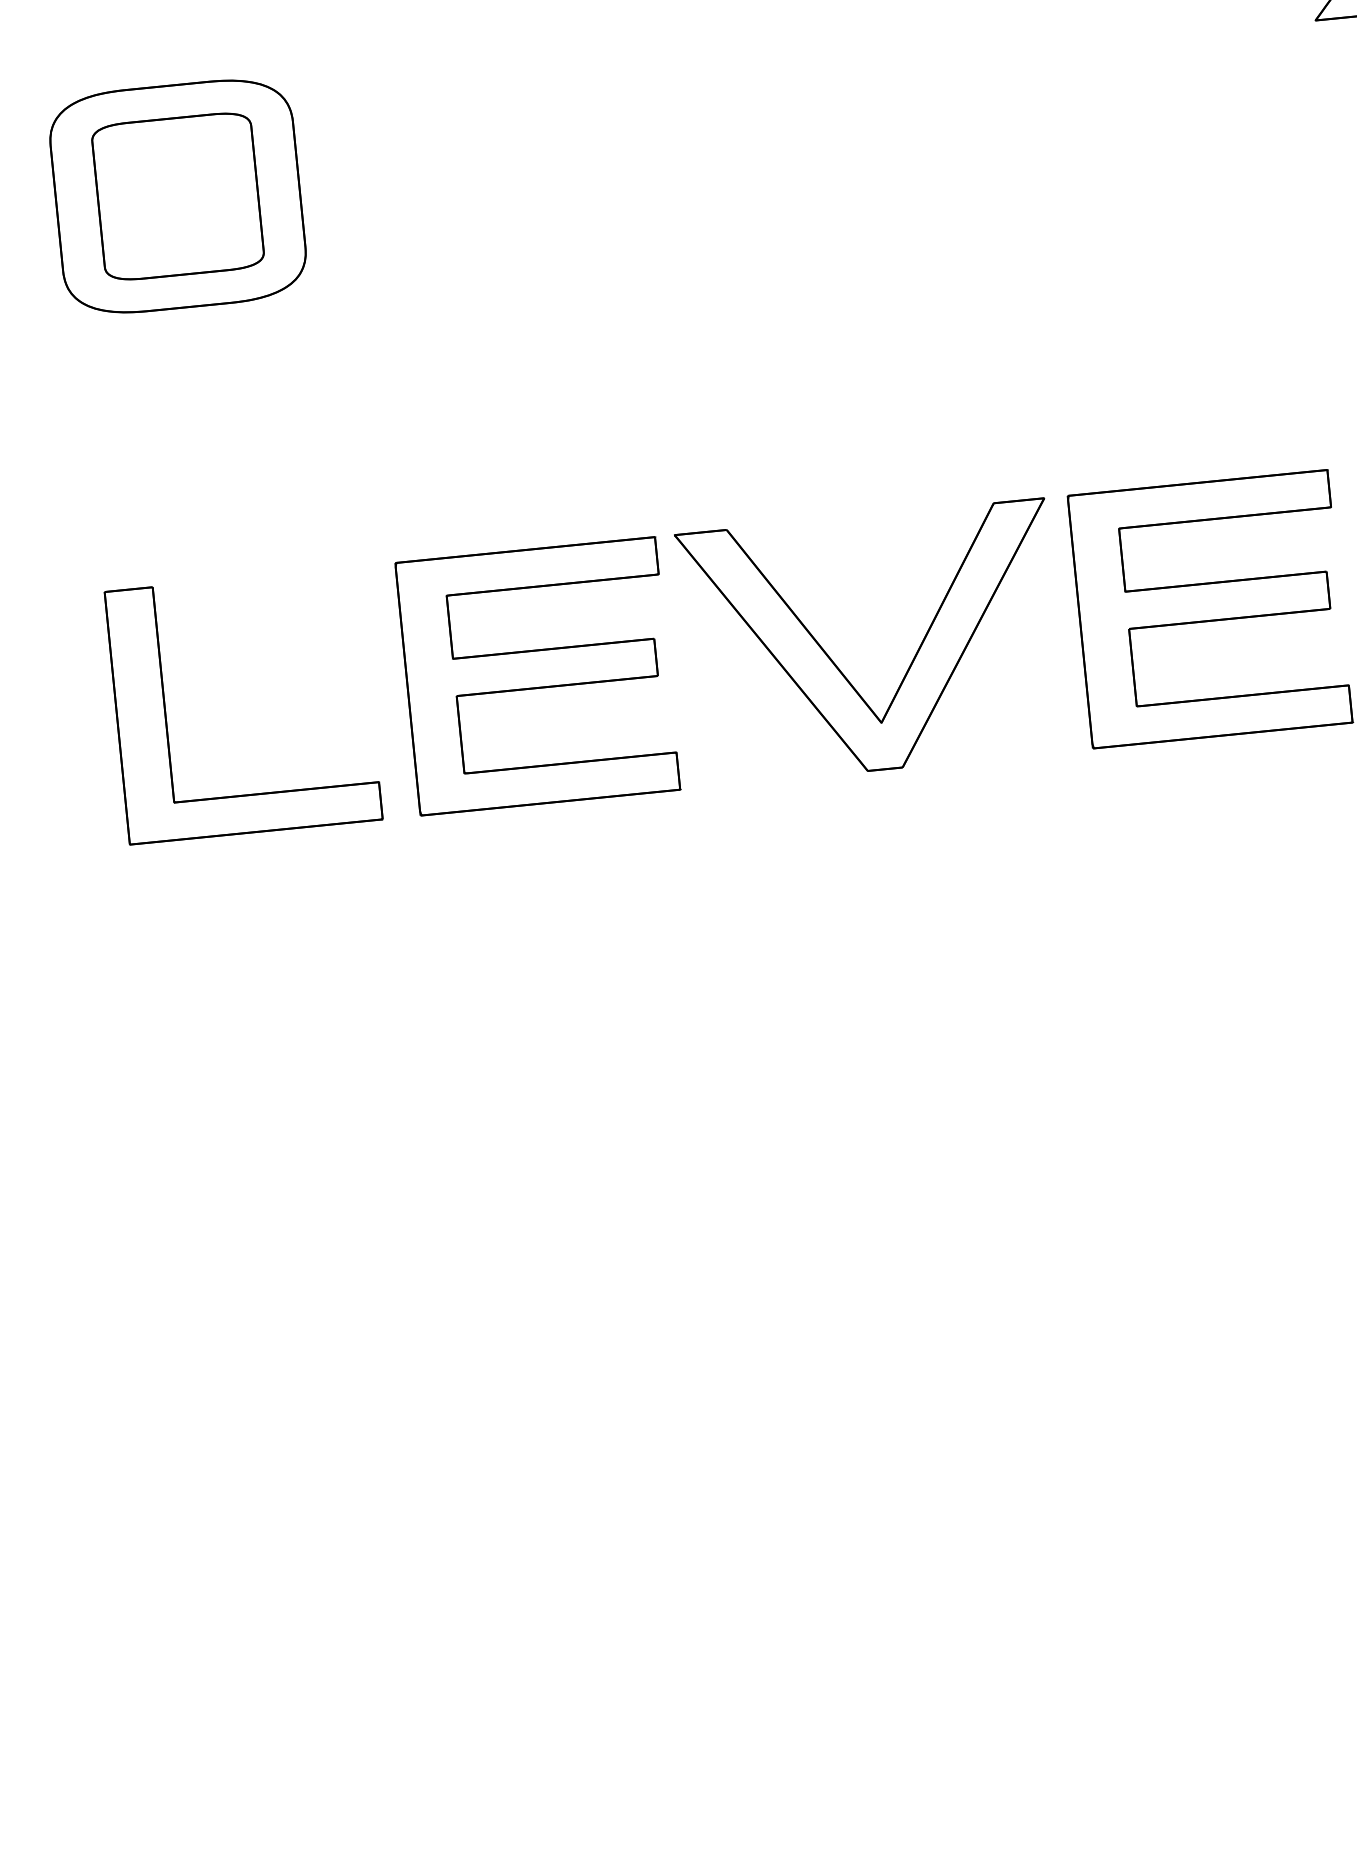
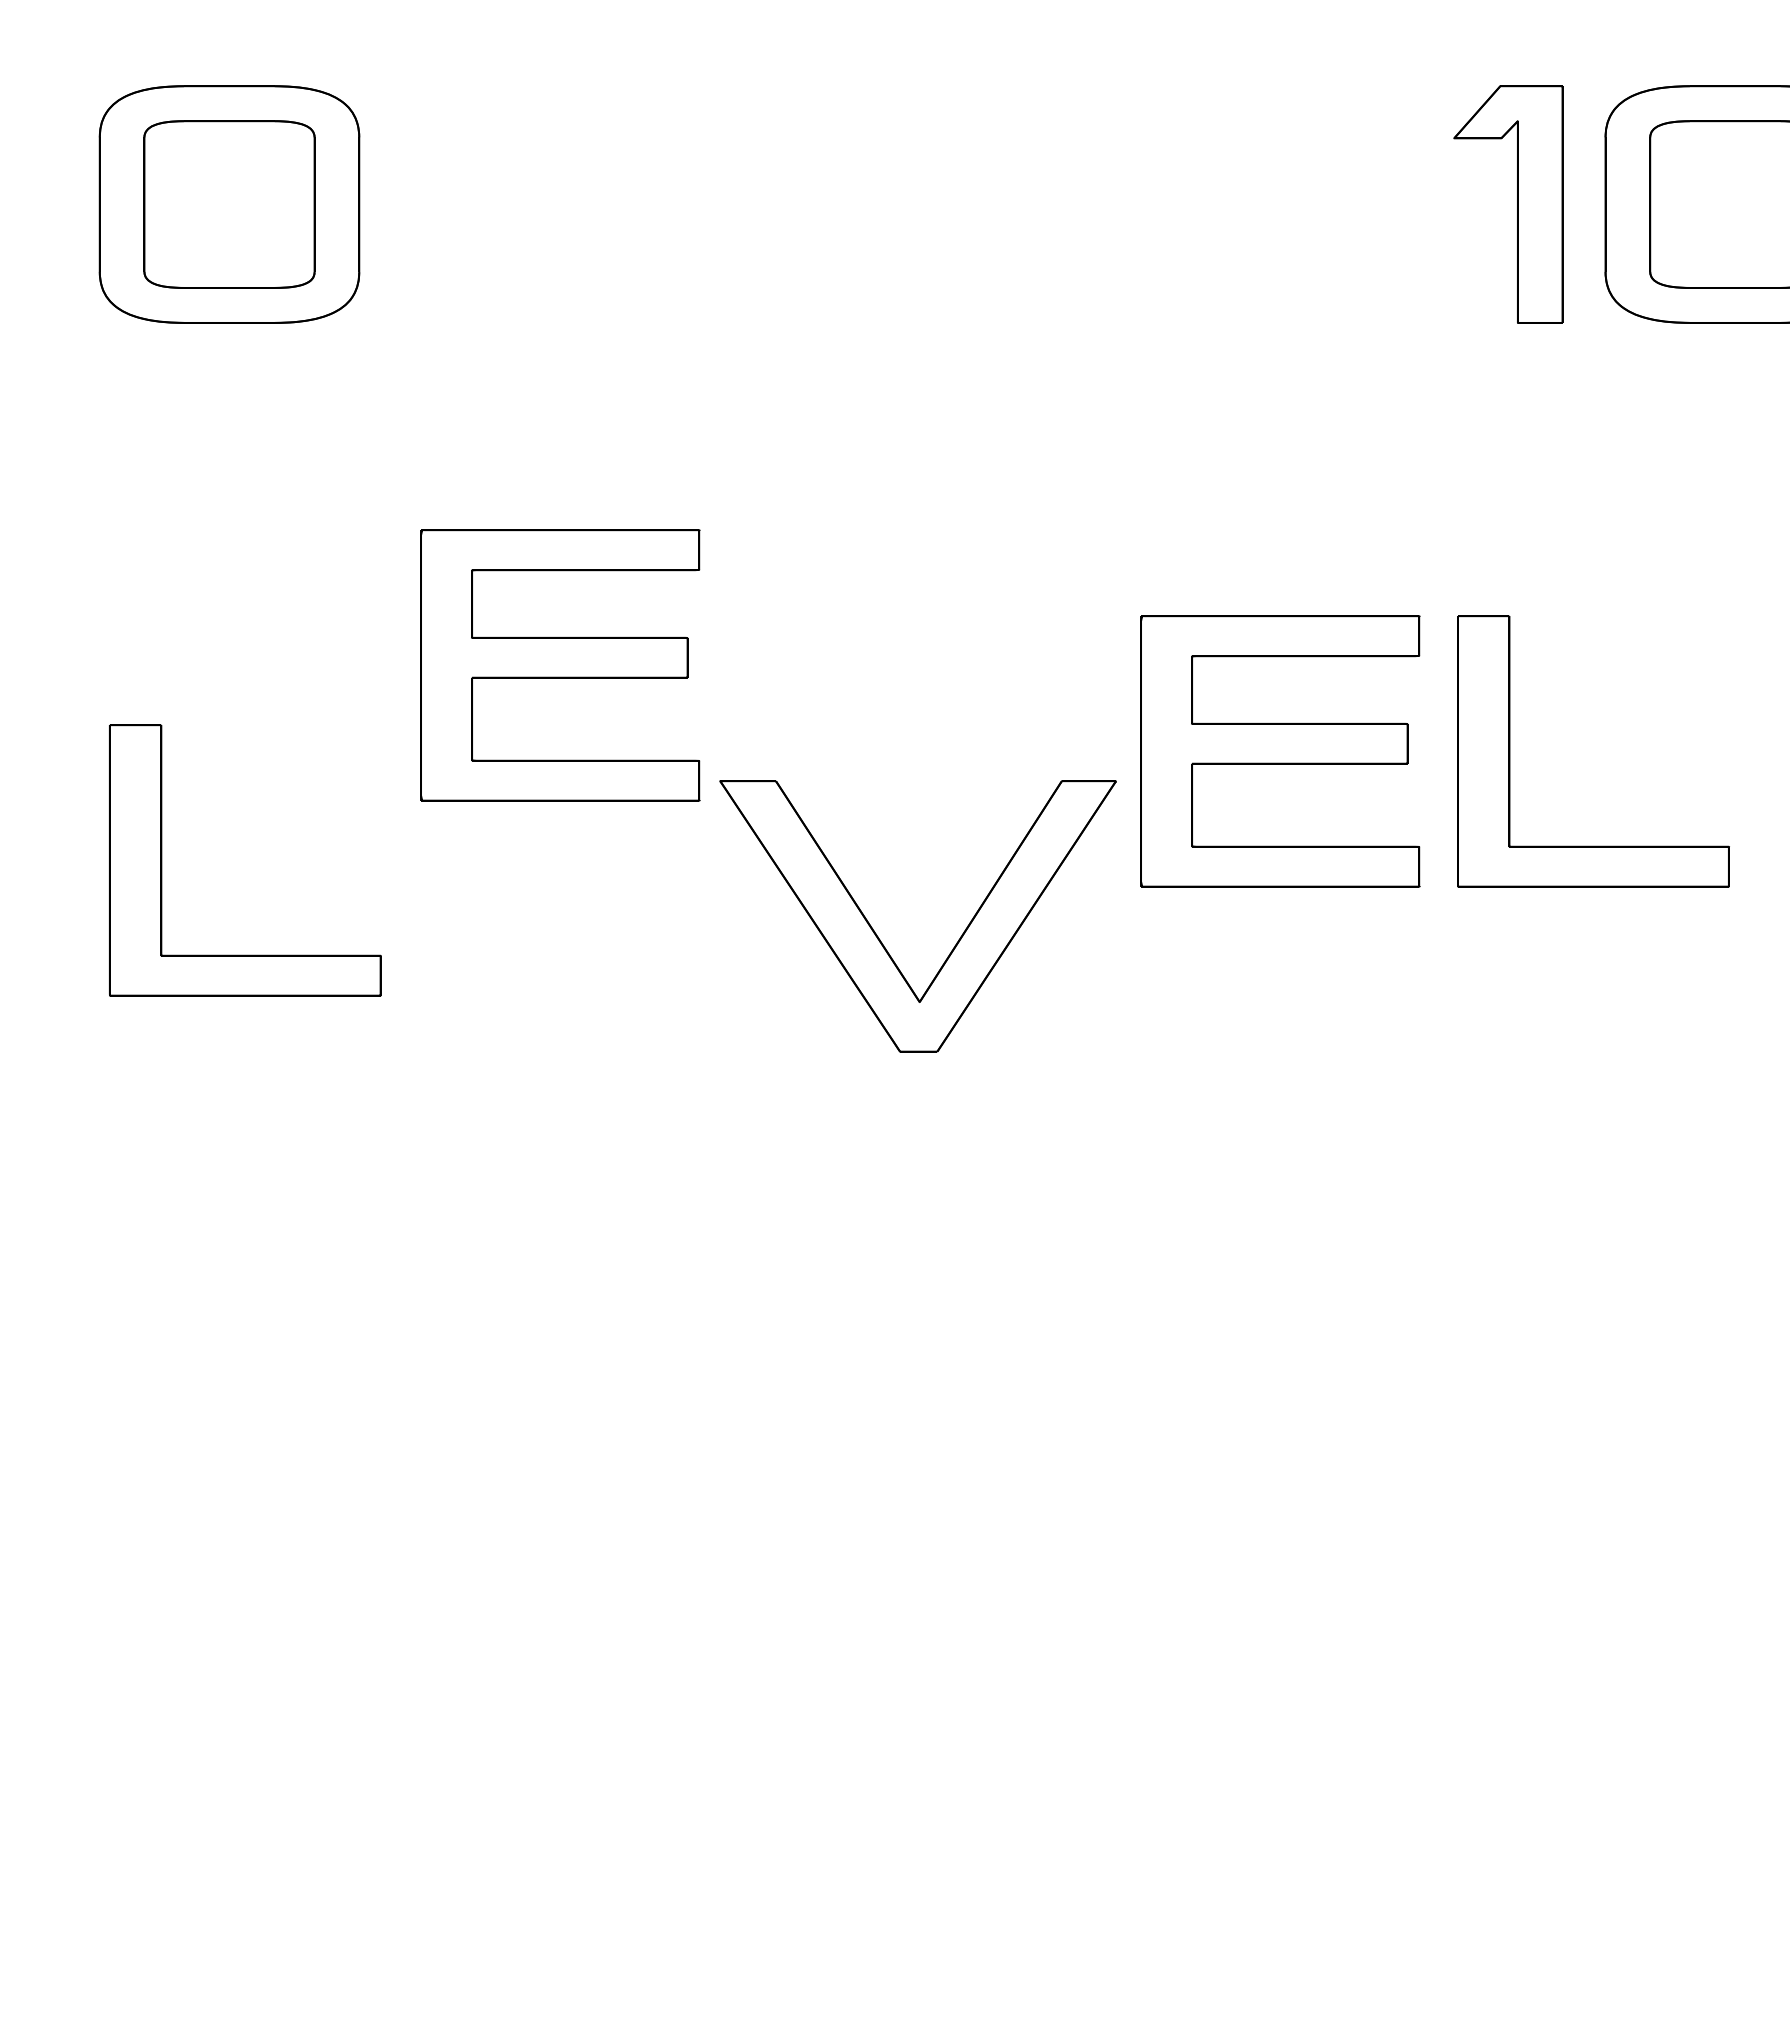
part: (839, 668) -> (880, 939), moved
part: (538, 676) -> (560, 665), moved
part: (166, 713) -> (162, 860), moved

